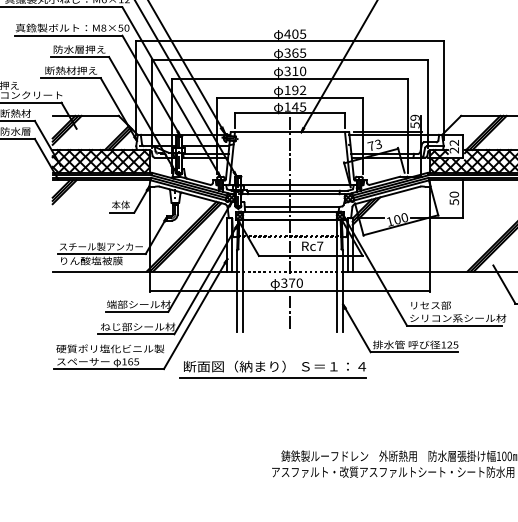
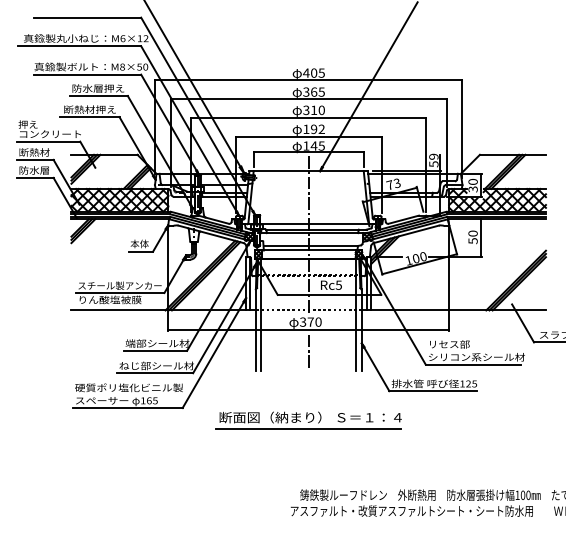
text: (453, 146) -> (472, 185), 22 -> 30
text: (319, 245) -> (338, 284), Rc7 -> Rc5
part: (272, 369) -> (308, 420), moved

